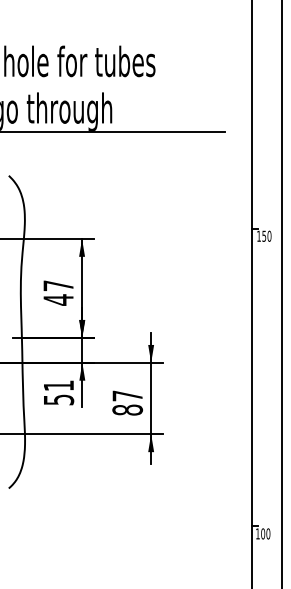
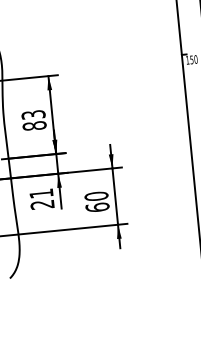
text: (58, 292) -> (34, 120), 47 -> 83
text: (58, 399) -> (42, 204), 51 -> 21
text: (127, 402) -> (96, 201), 87 -> 60

